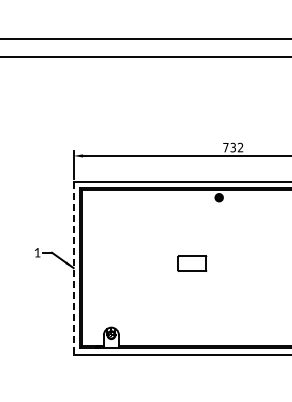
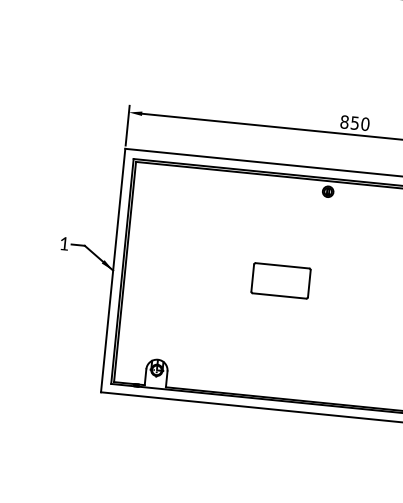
text: (233, 147) -> (355, 123), 732 -> 850
part: (192, 263) -> (281, 280), size x1.43
line: (73, 268) -> (112, 271), dashed -> solid

